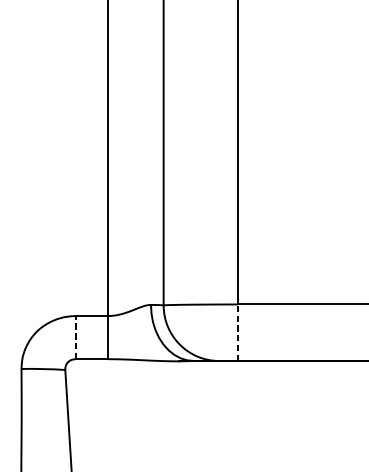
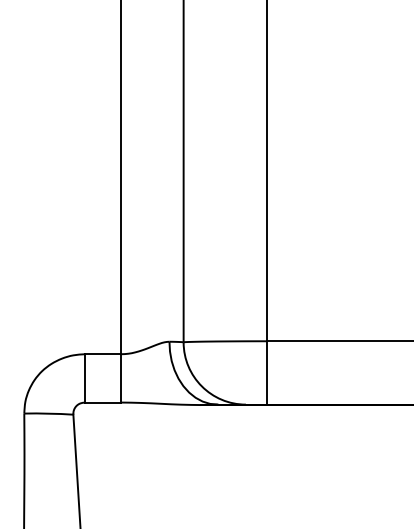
line: (237, 332) -> (266, 372), dashed -> solid
line: (76, 336) -> (85, 377), dashed -> solid

